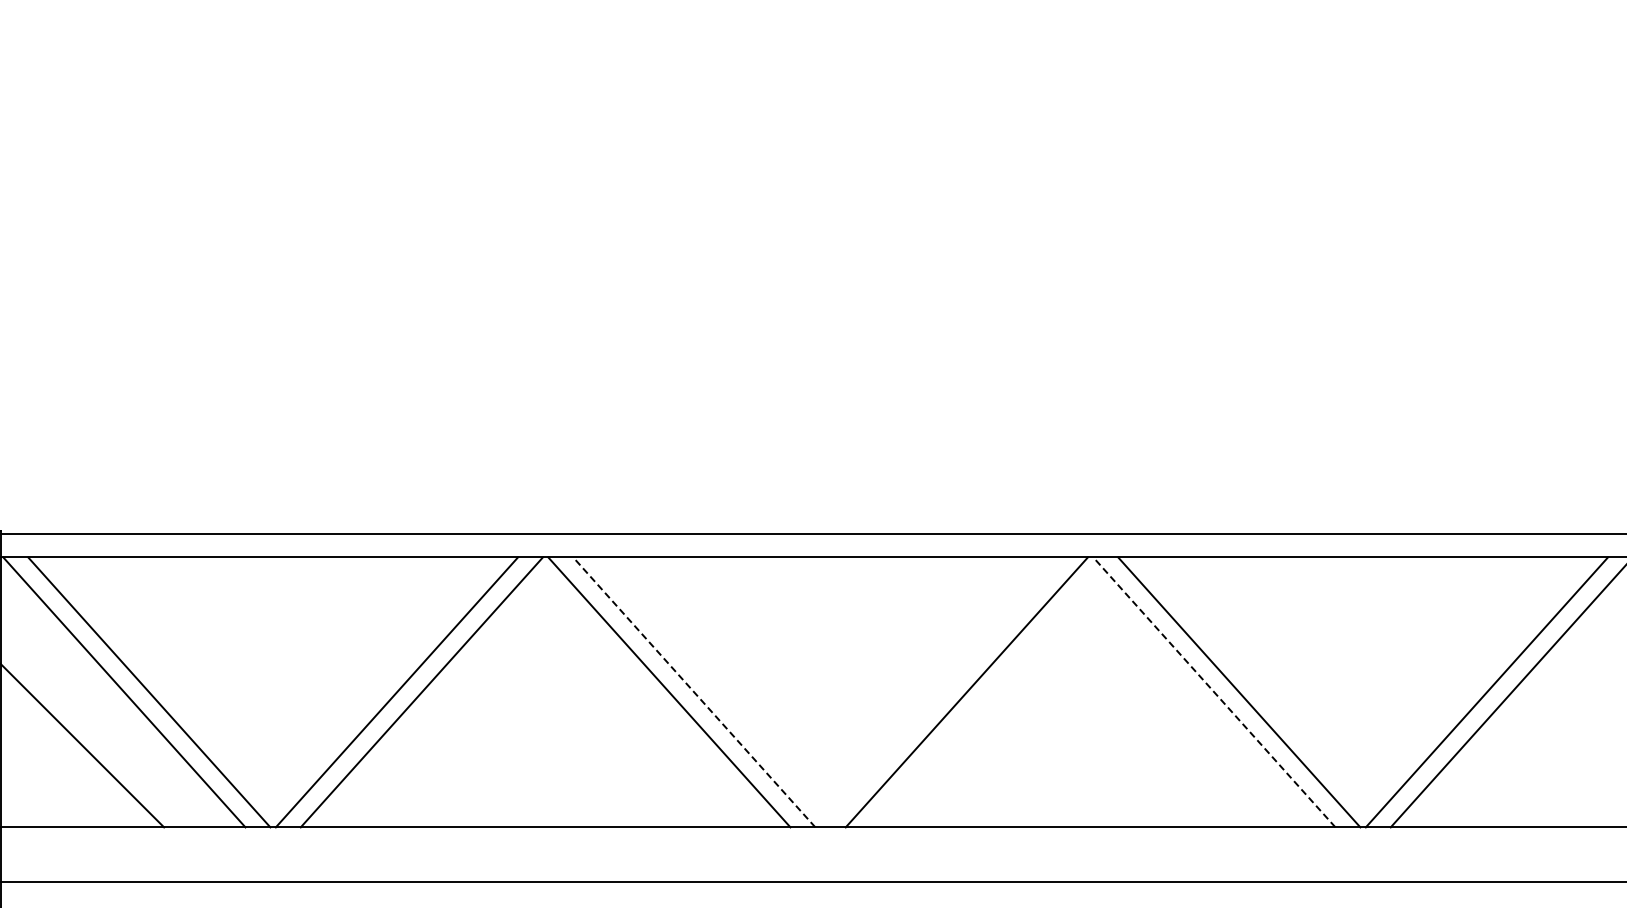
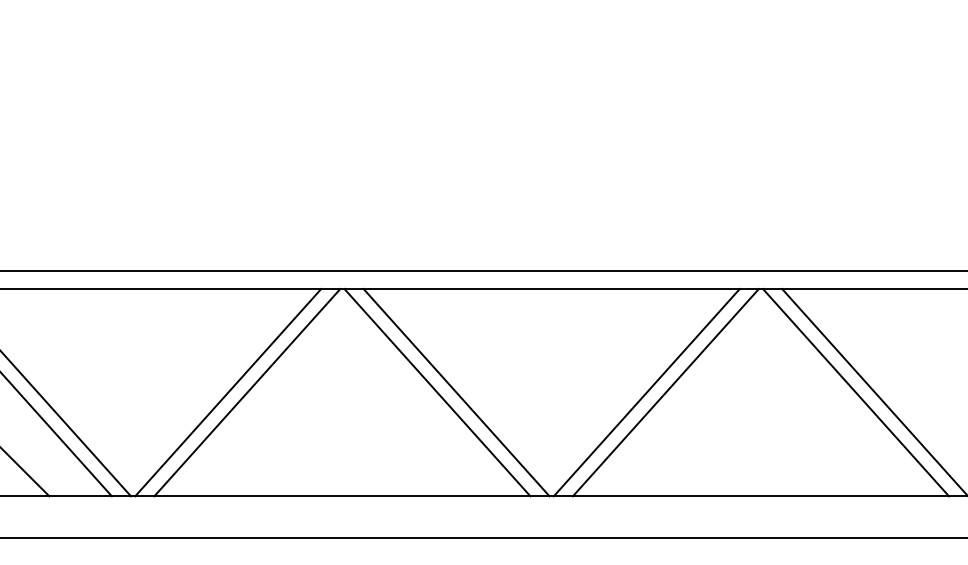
line: (694, 692) -> (456, 392), dashed -> solid
line: (941, 692) -> (646, 392), added
line: (1214, 692) -> (856, 392), dashed -> solid

